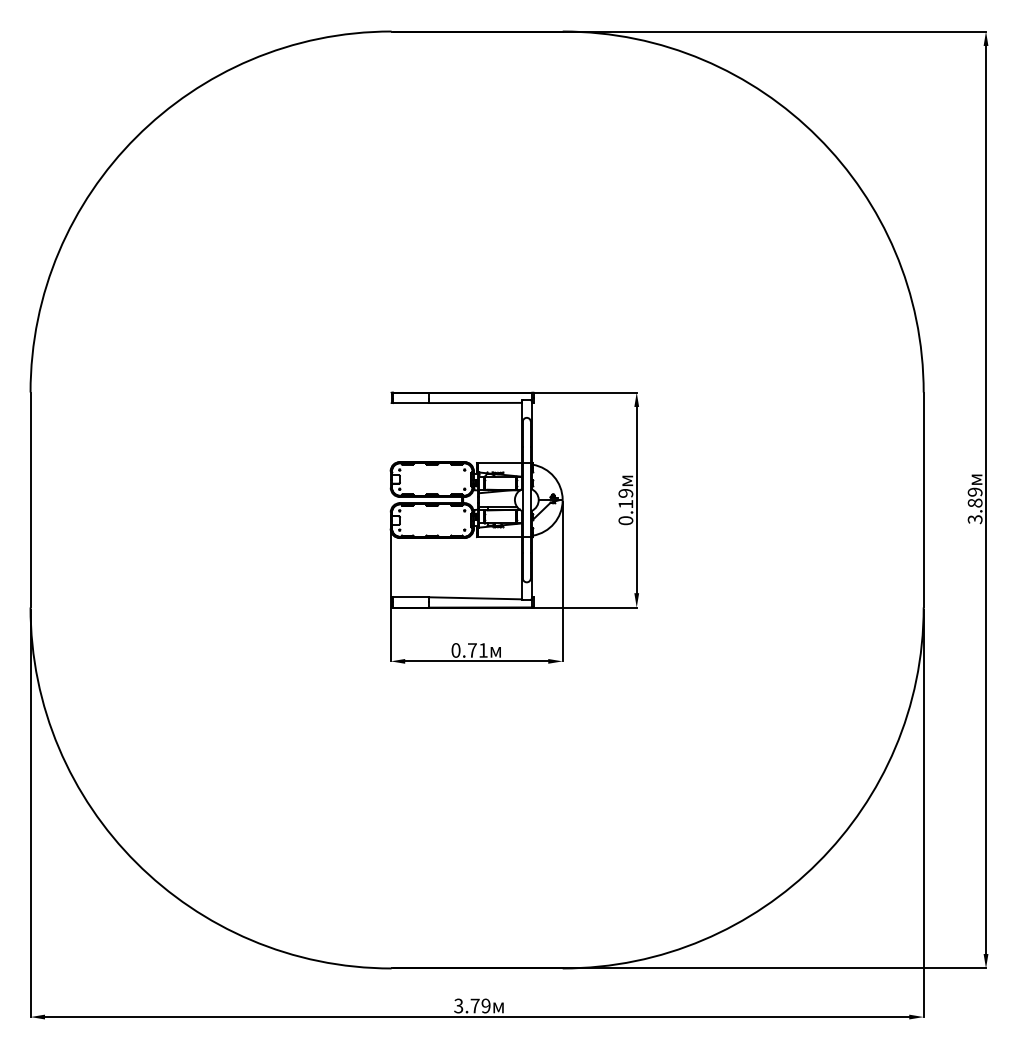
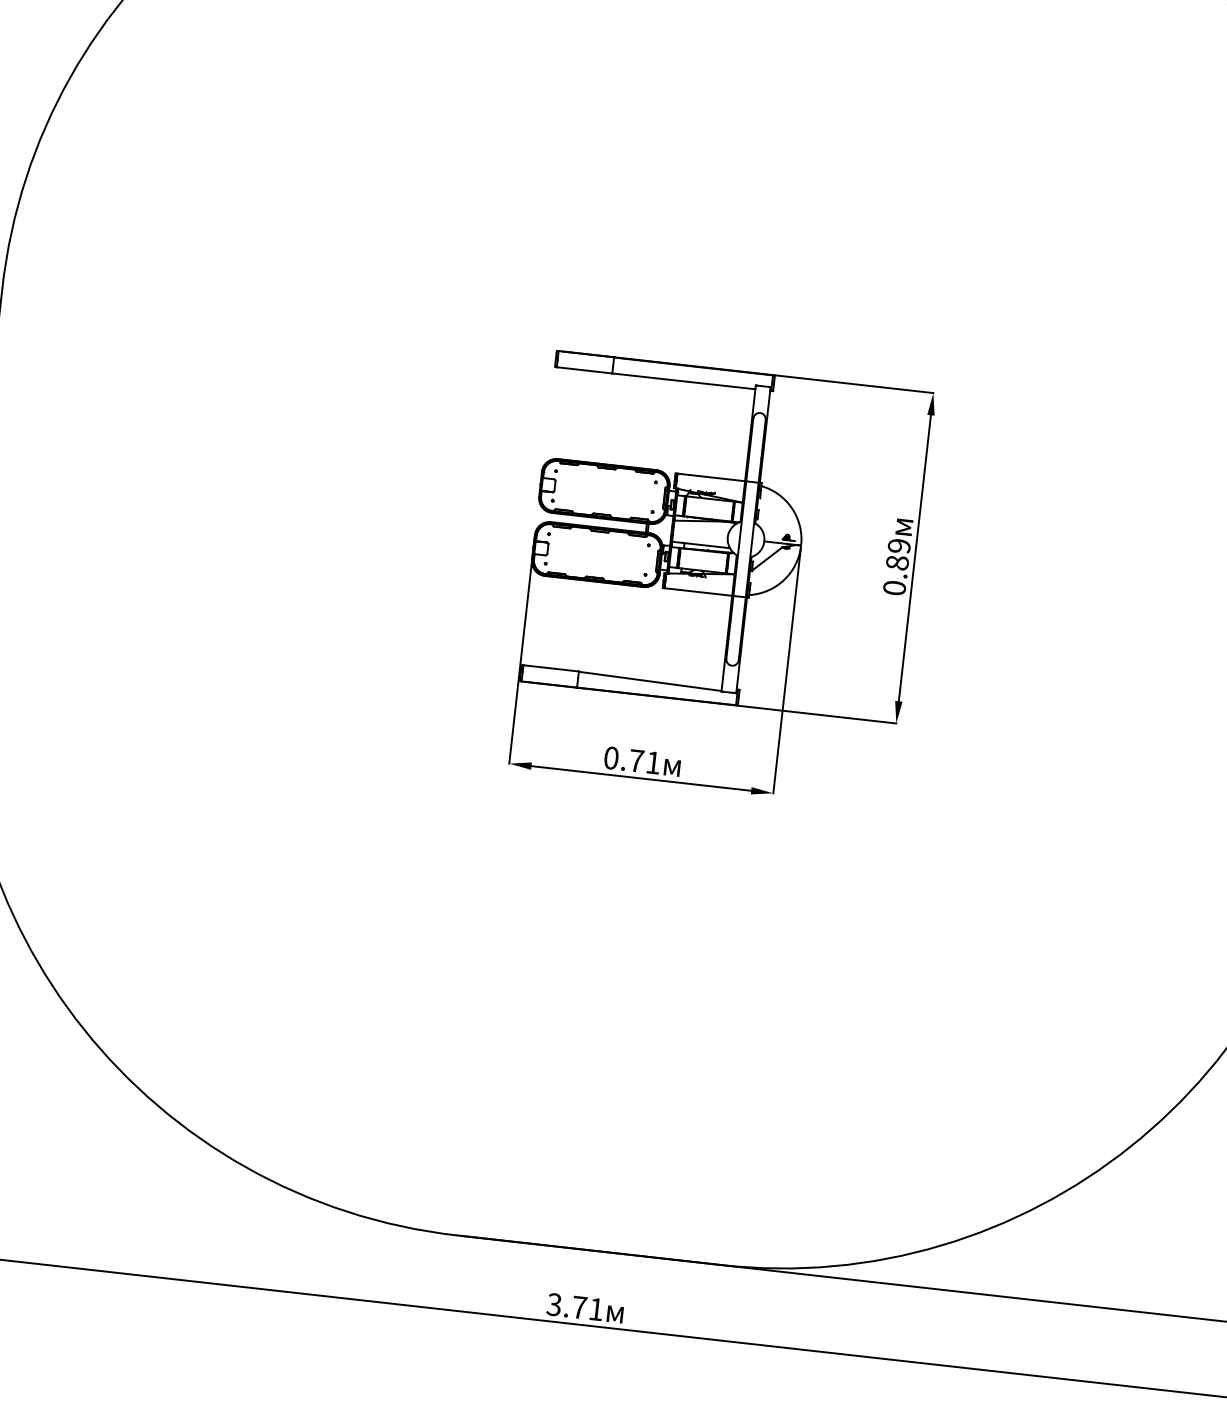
text: (625, 503) -> (897, 561), 0.19 -> 0.89
text: (485, 1005) -> (595, 1308), 3.79 -> 3.71

